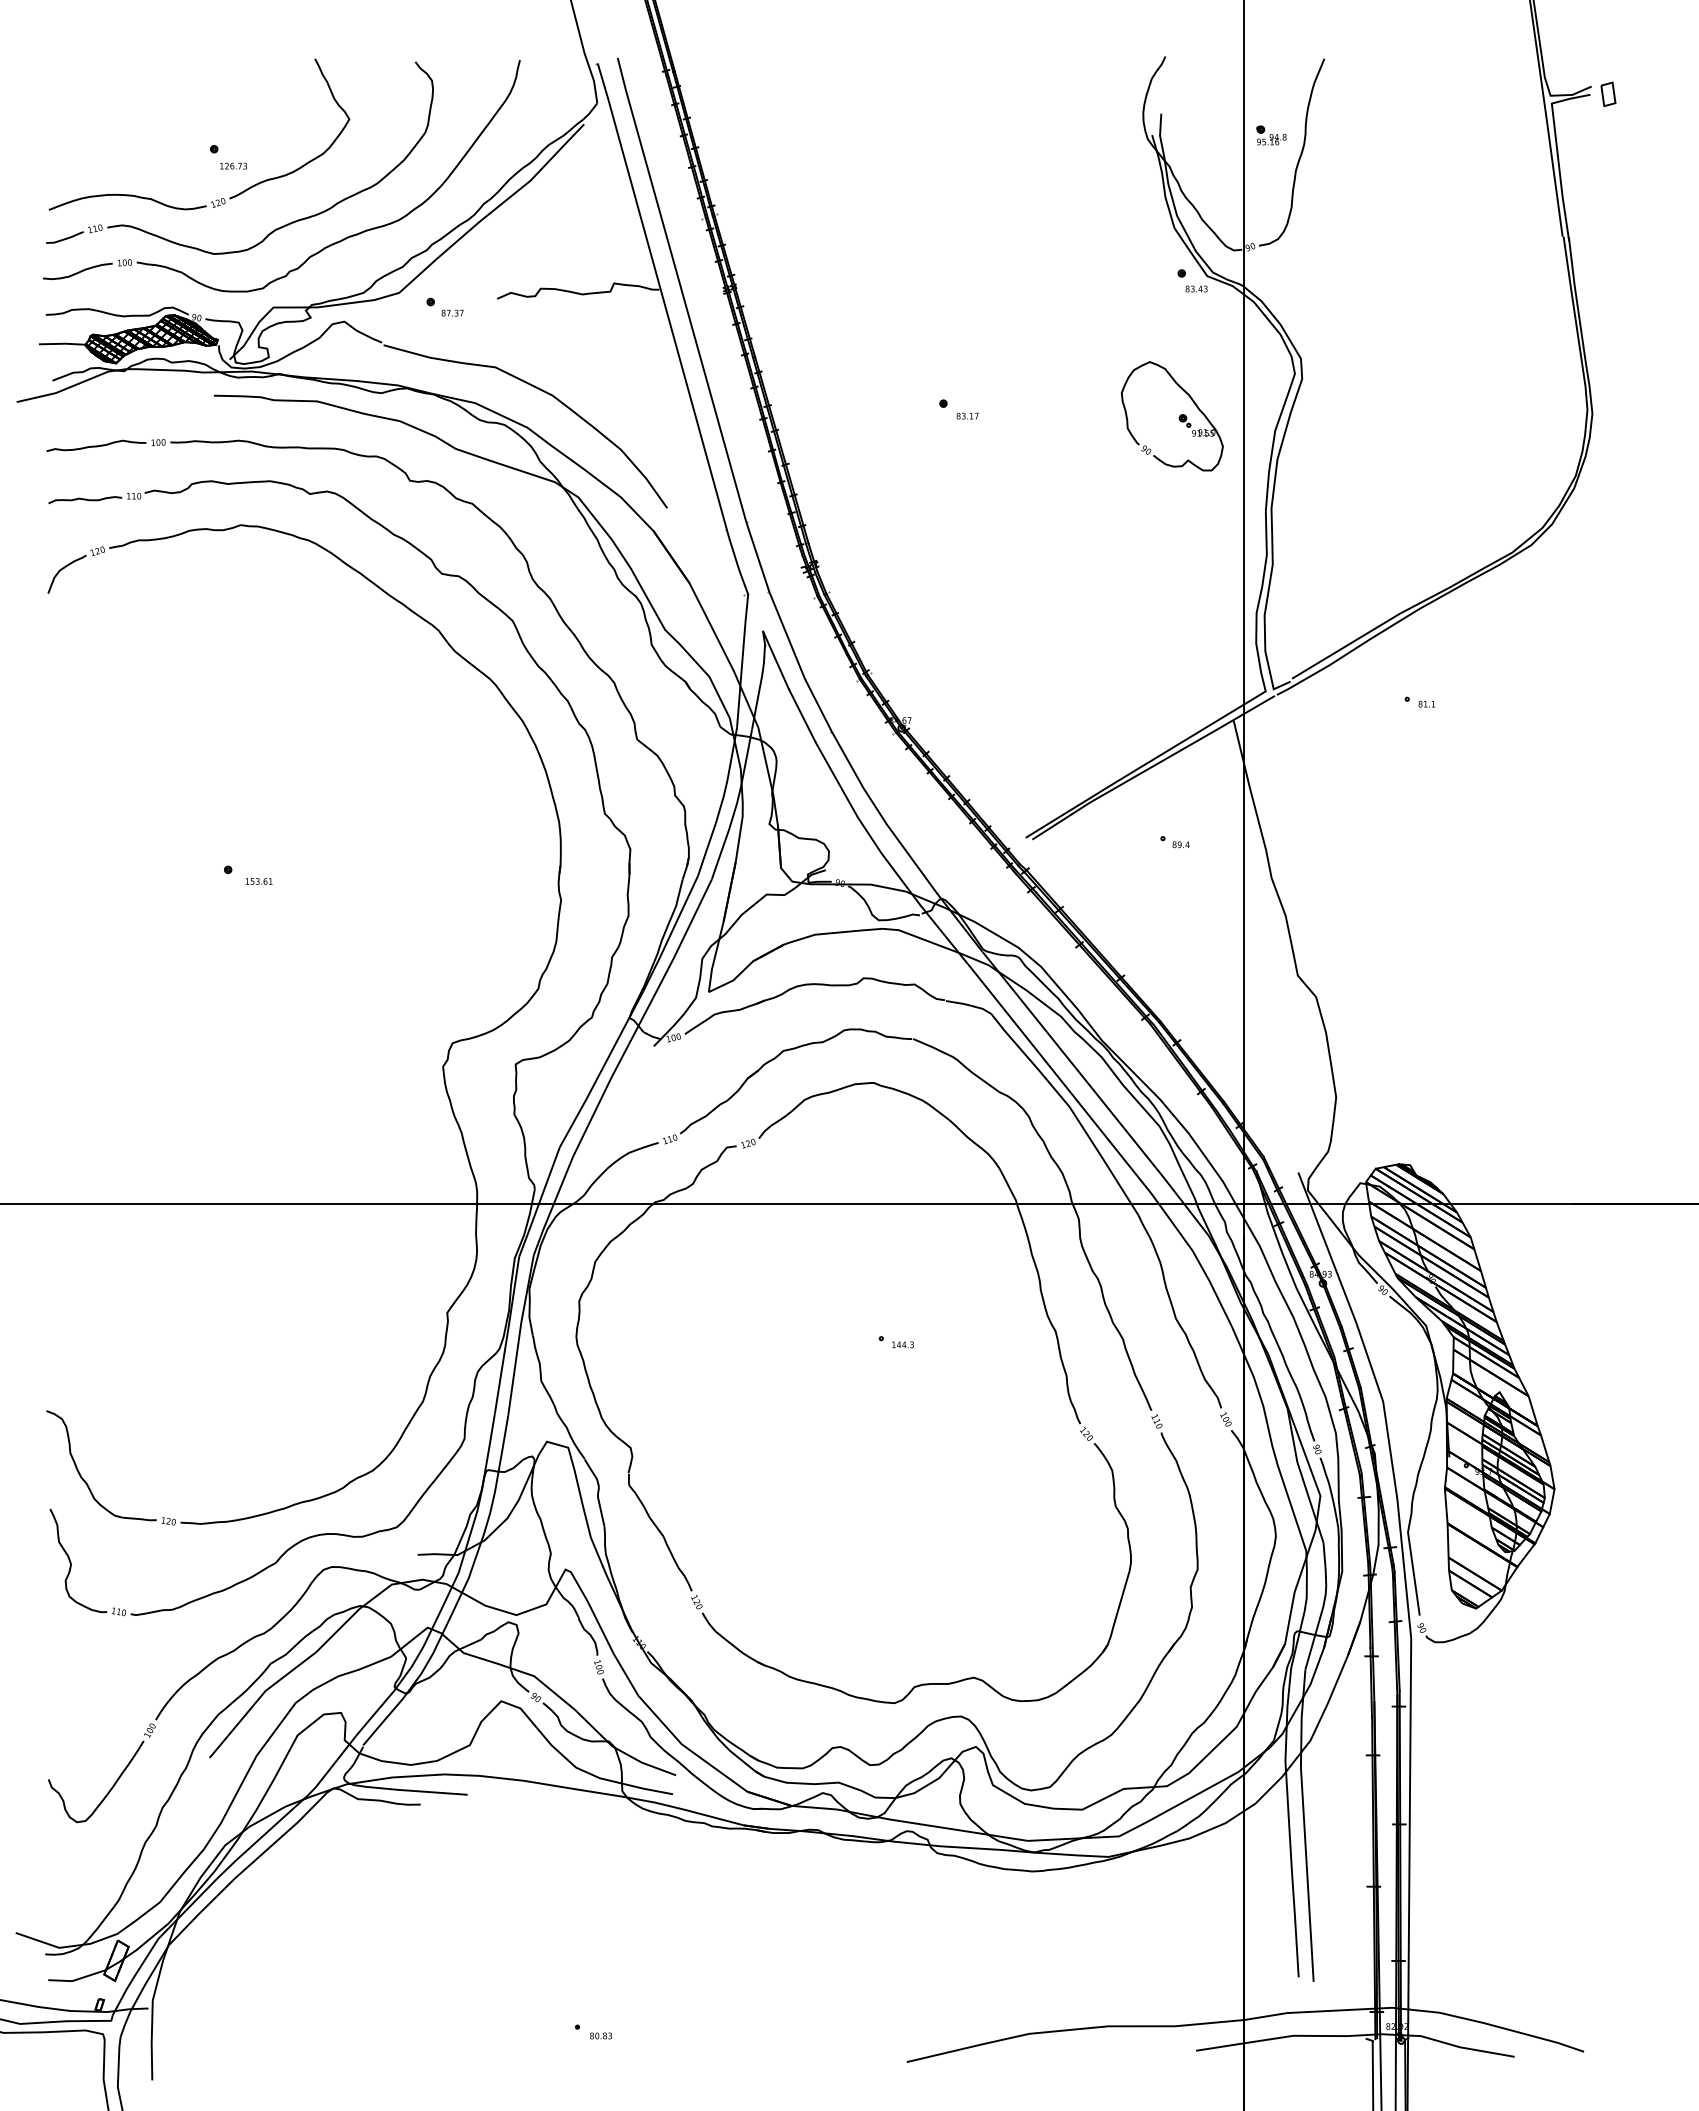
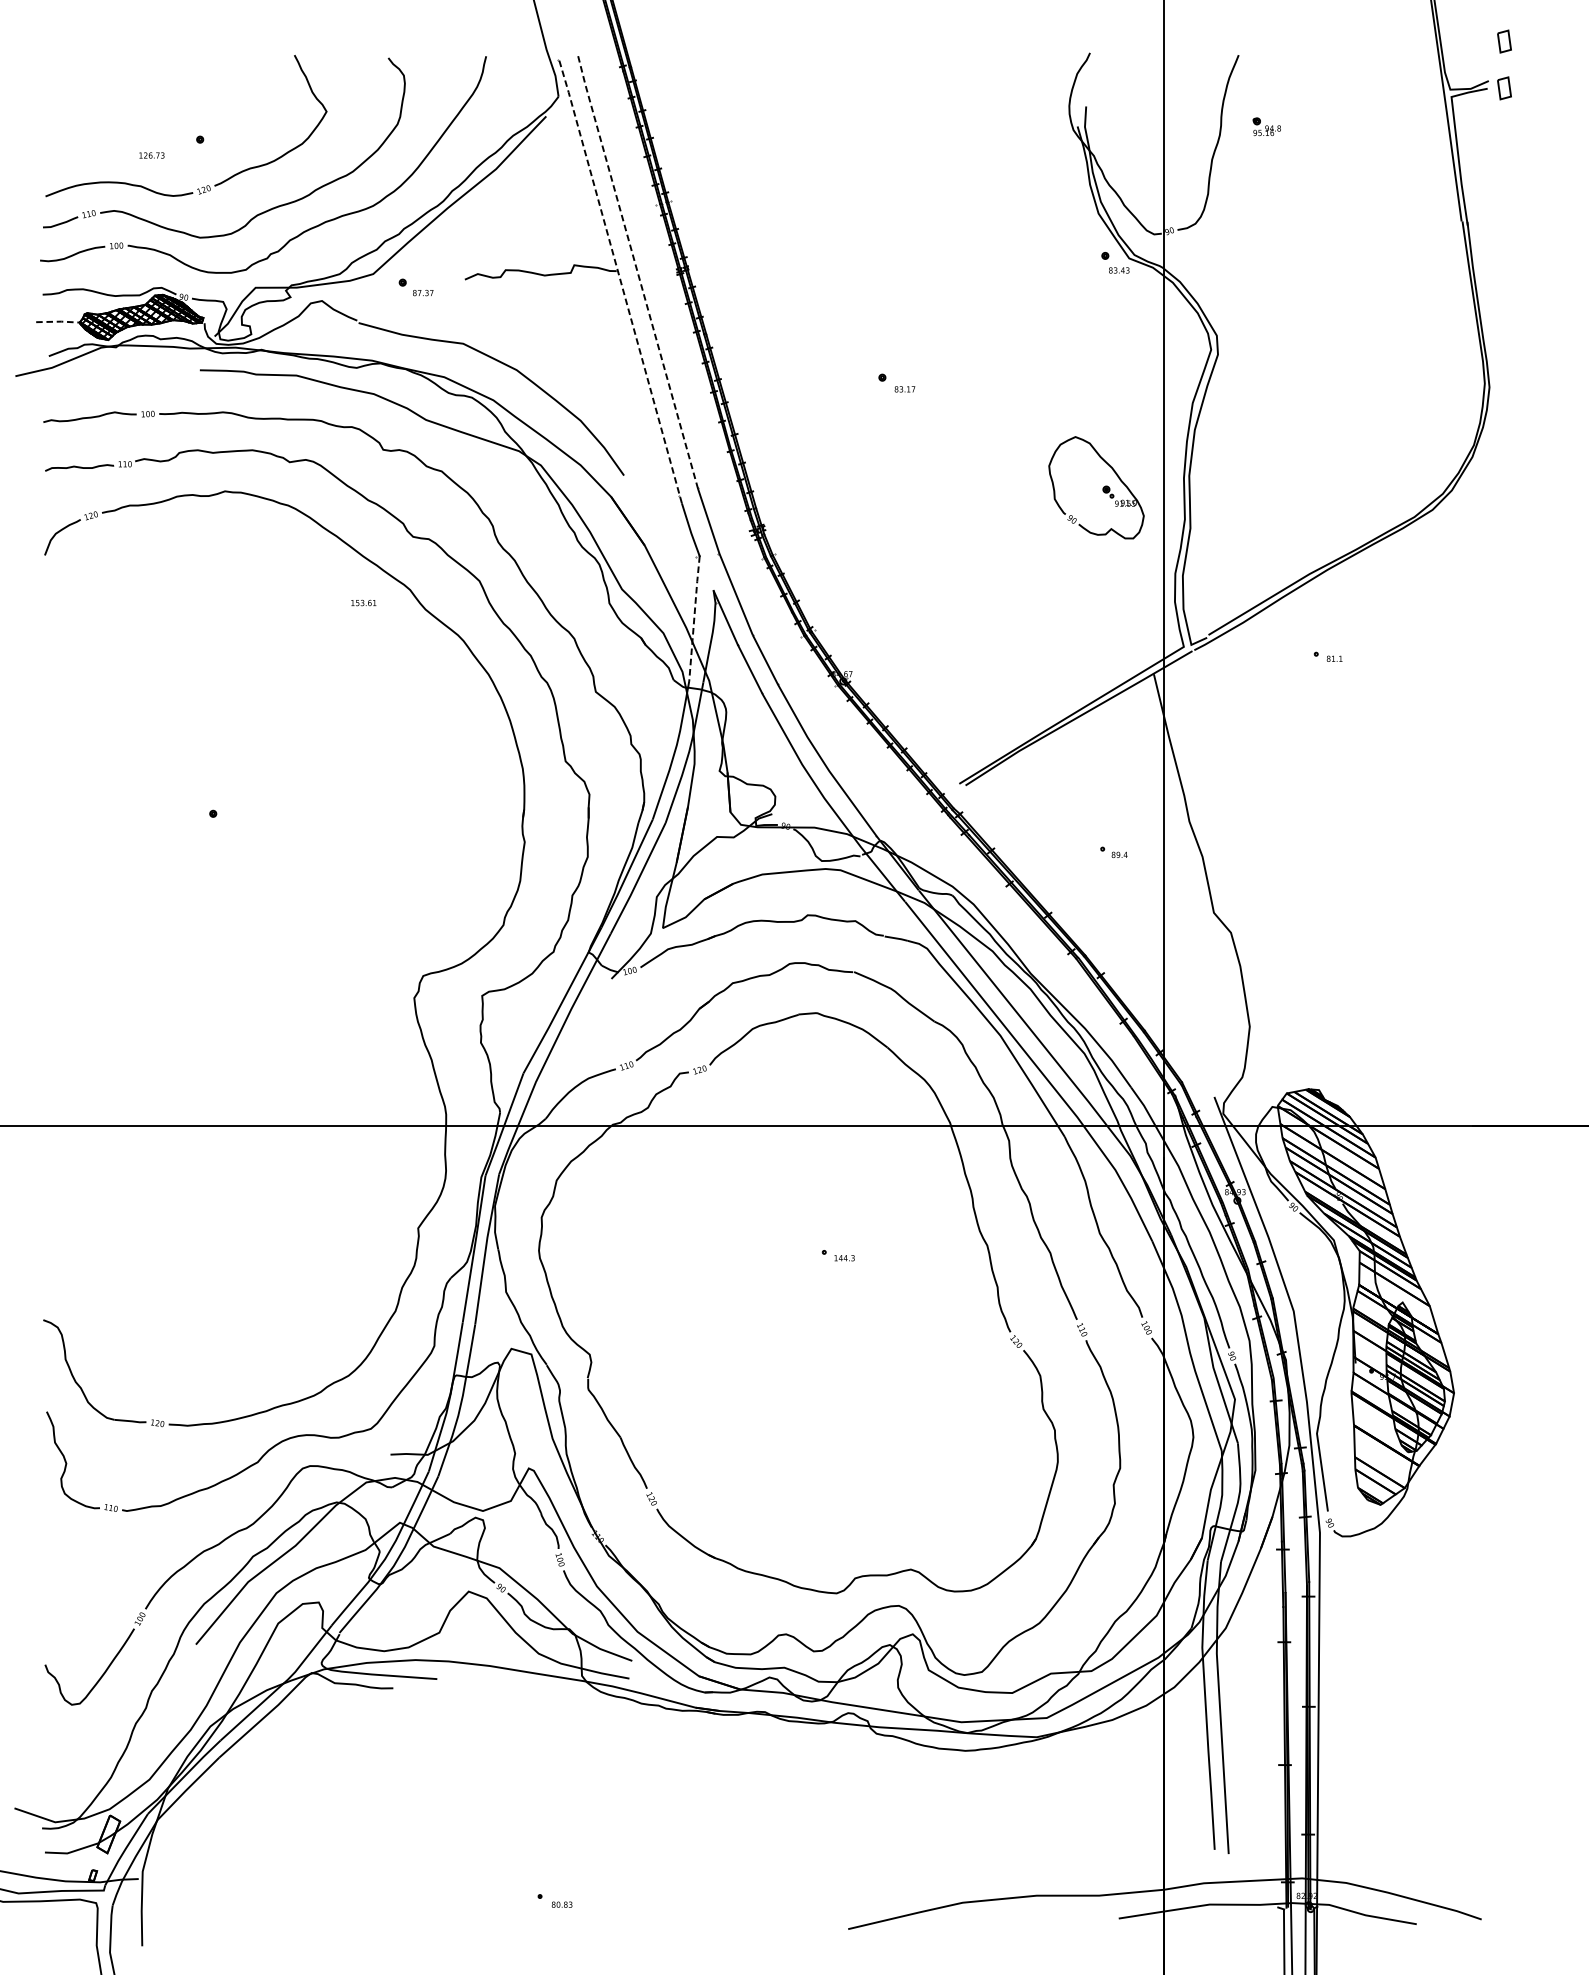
part: (1608, 44) -> (1504, 41), added
part: (1271, 135) -> (1266, 126), moved
text: (233, 165) -> (151, 154), moved
line: (681, 289) -> (637, 270), solid -> dashed
line: (663, 300) -> (620, 281), solid -> dashed
line: (63, 343) -> (59, 321), solid -> dashed
part: (1178, 417) -> (1102, 488), moved
line: (742, 660) -> (694, 617), solid -> dashed
part: (1174, 842) -> (1113, 852), moved
text: (258, 881) -> (363, 603), moved

